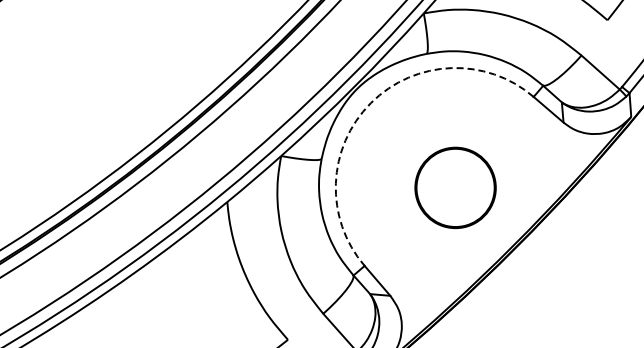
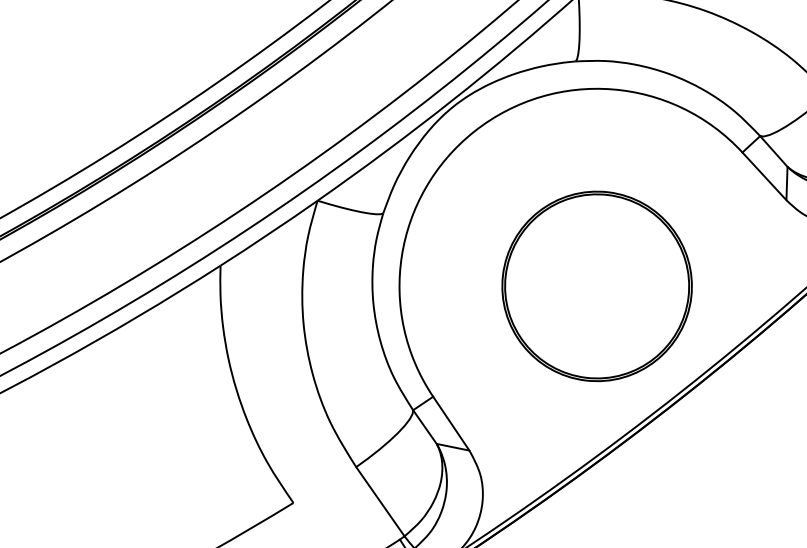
arc: (370, 103) -> (473, 131), dashed -> solid
part: (455, 187) -> (596, 285), size x1.43

